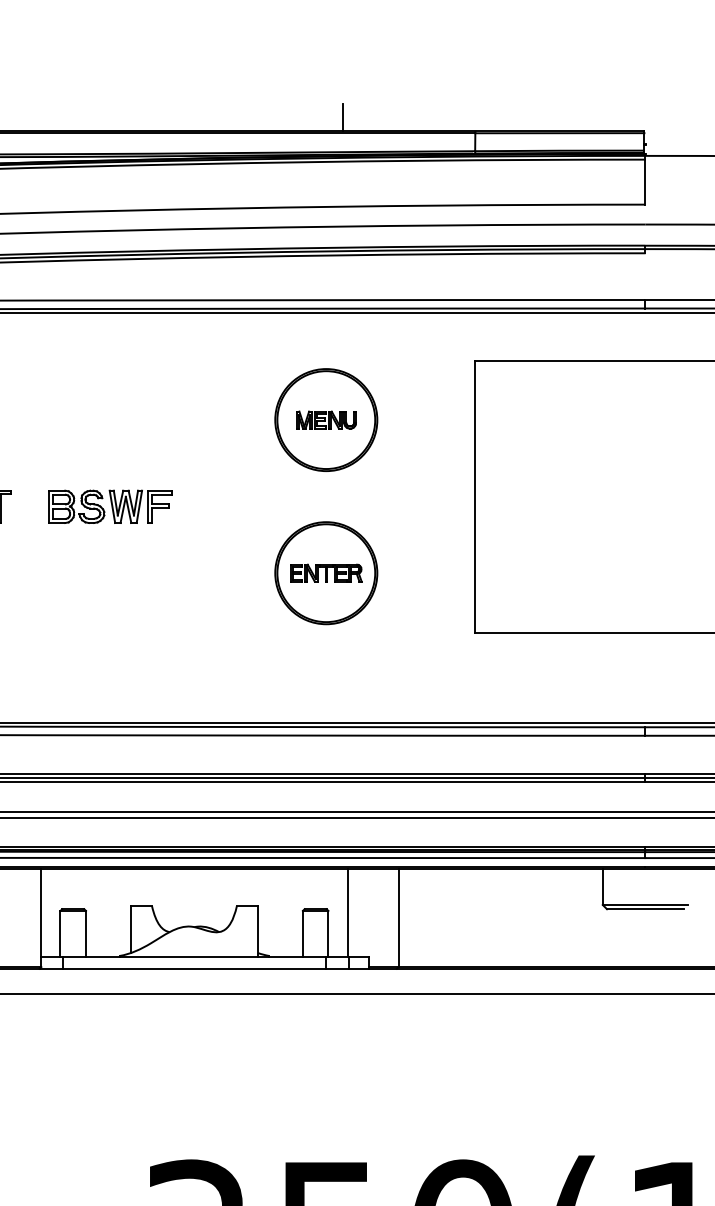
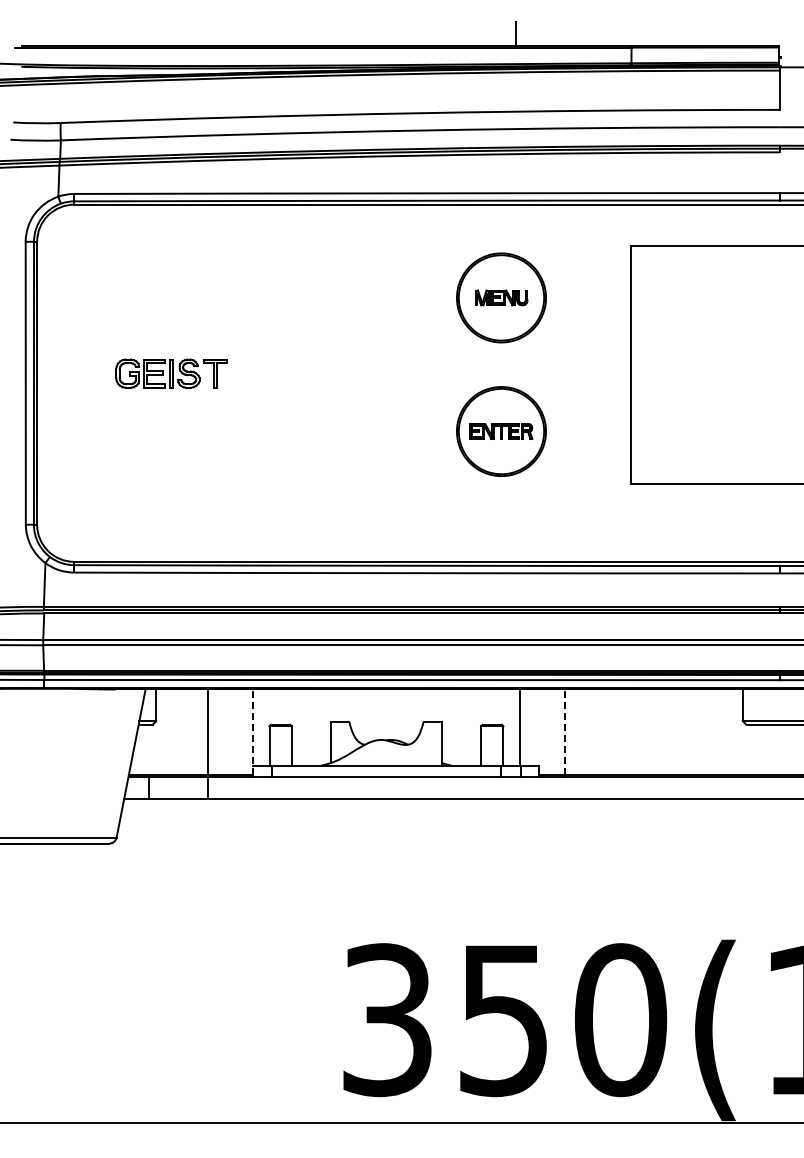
part: (110, 506) -> (313, 373), removed
line: (41, 918) -> (252, 732), solid -> dashed
line: (398, 918) -> (564, 732), solid -> dashed

